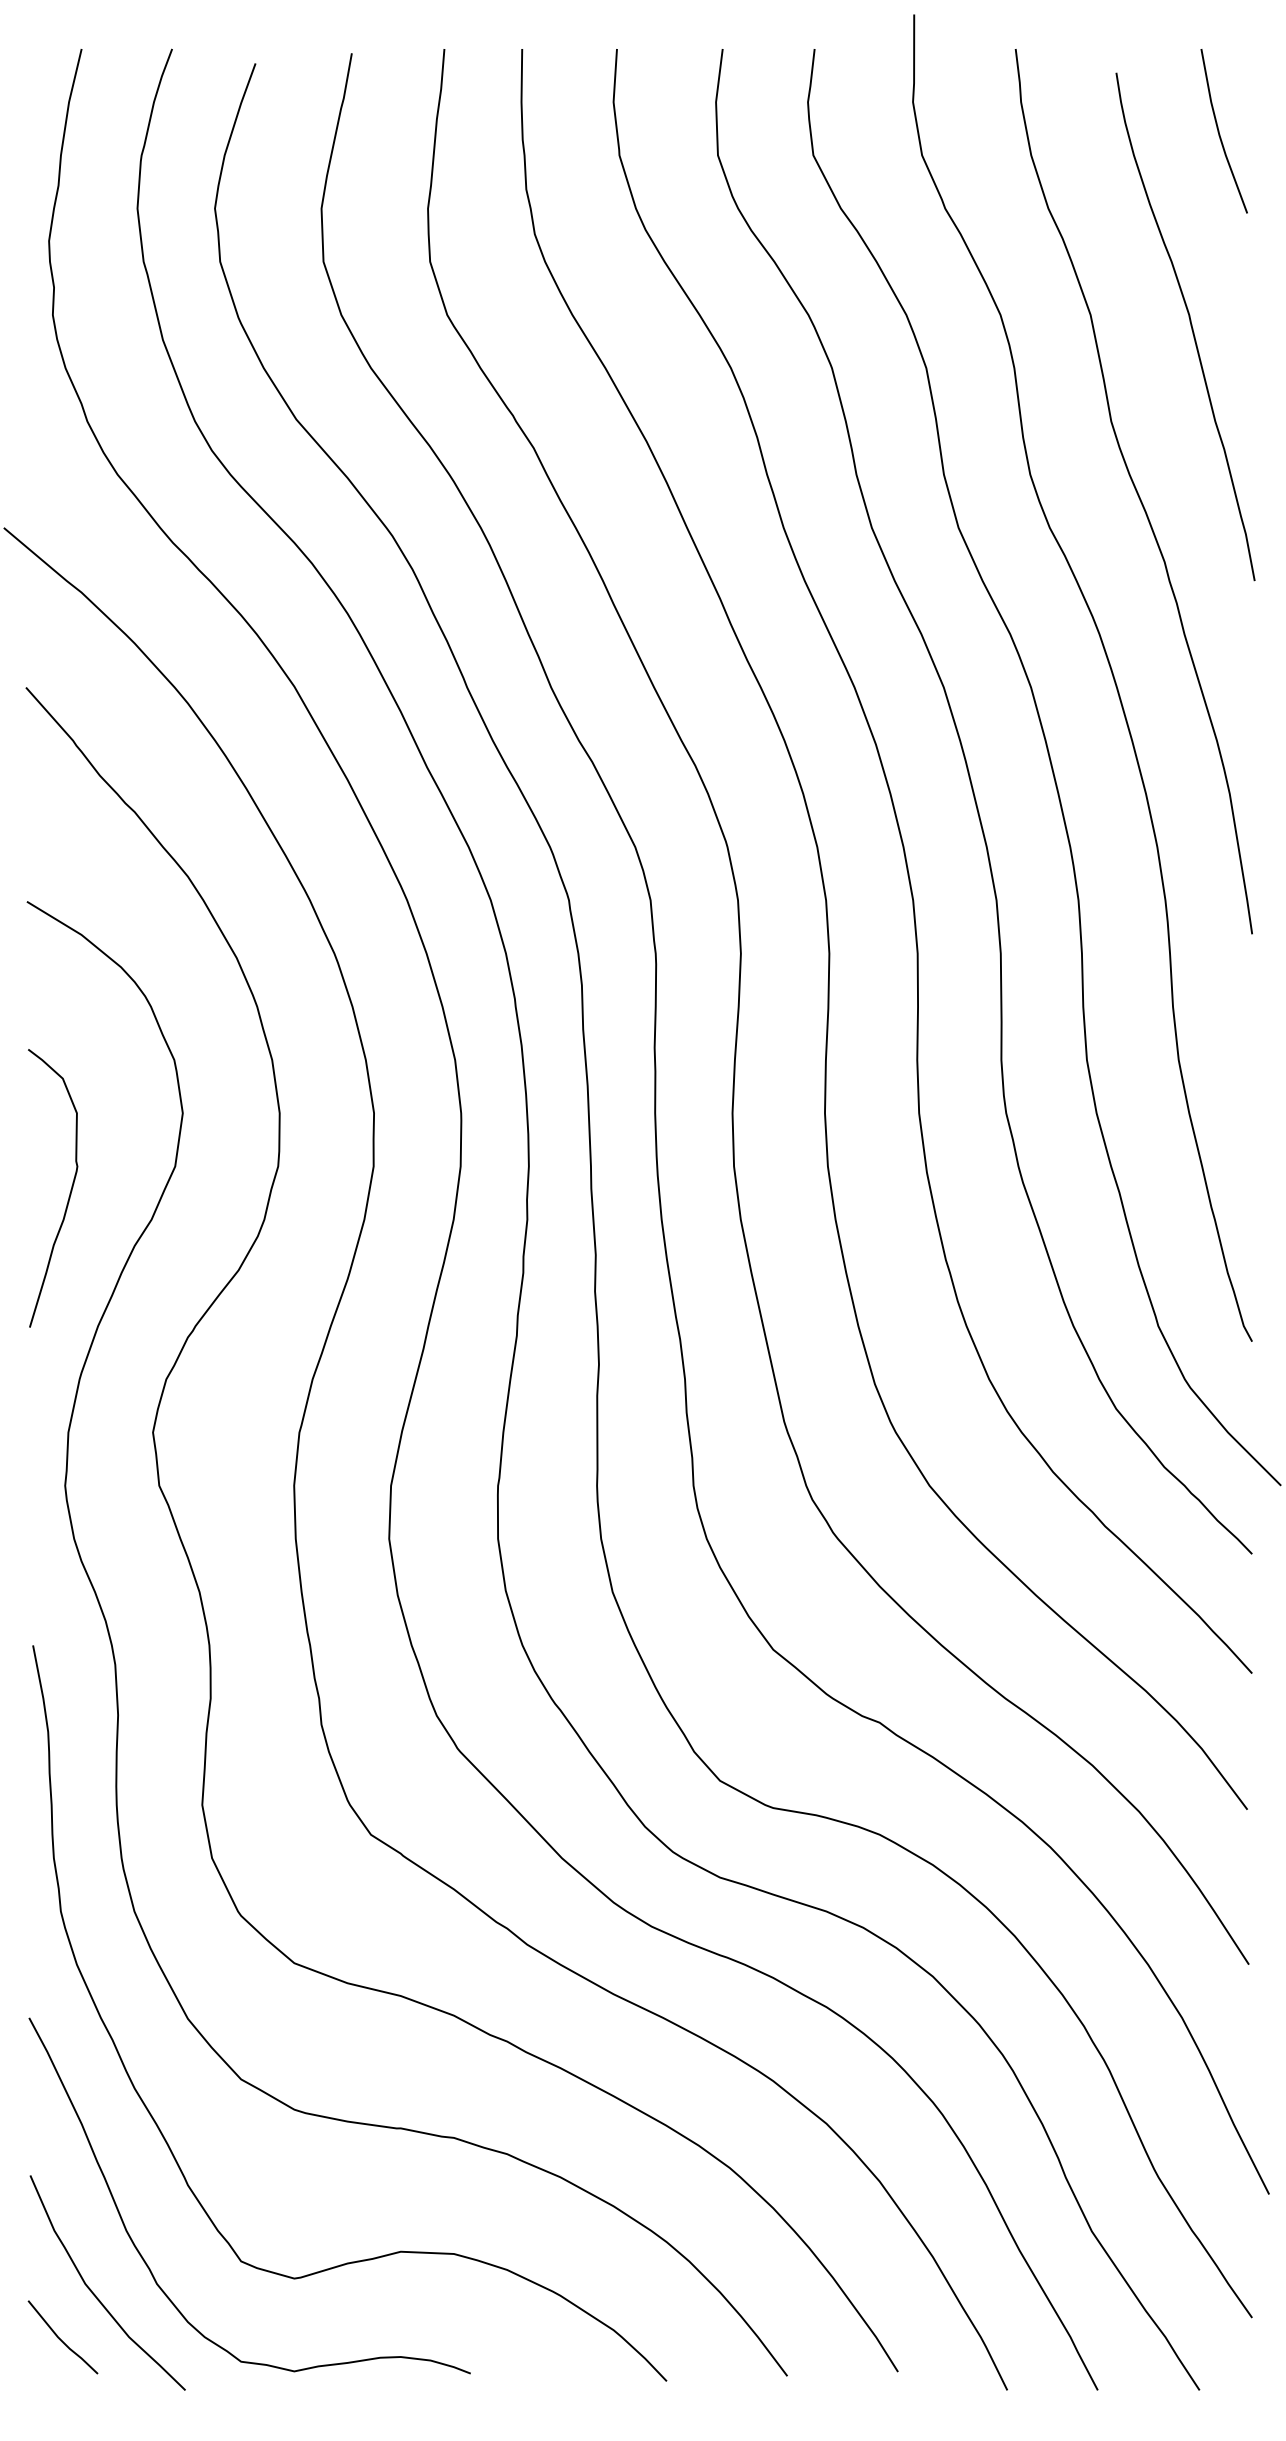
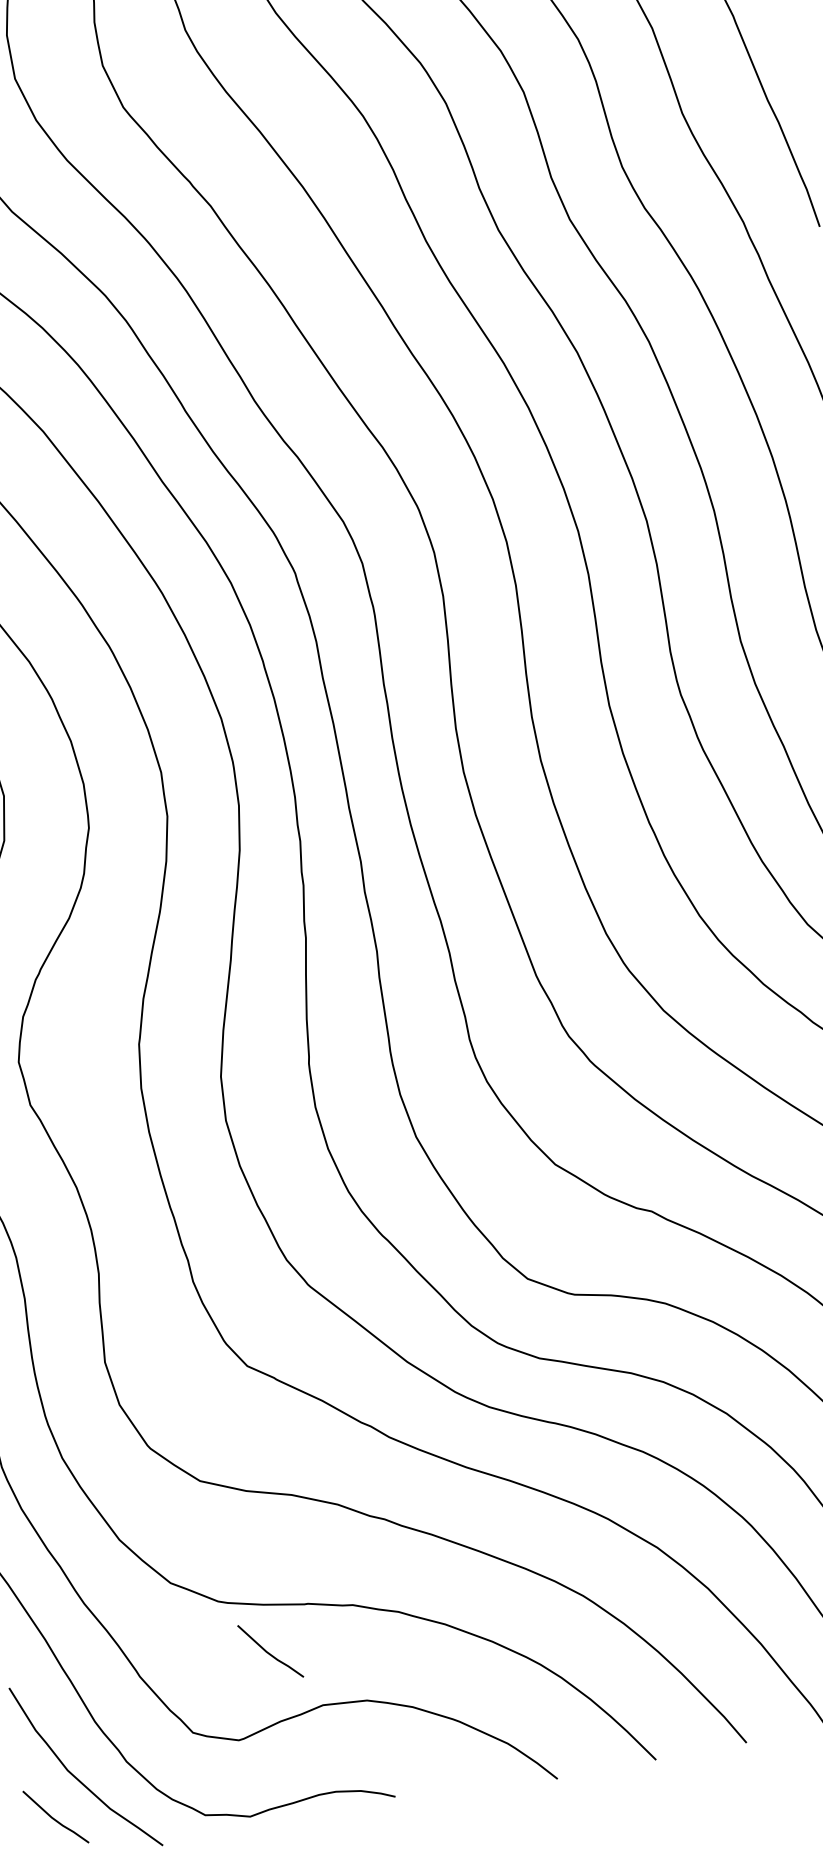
line: (345, 2179) -> (268, 1652), added

